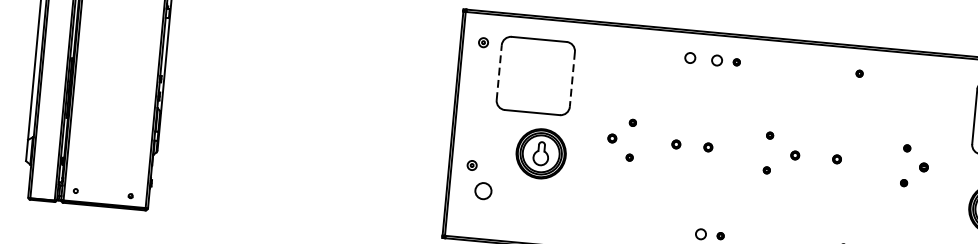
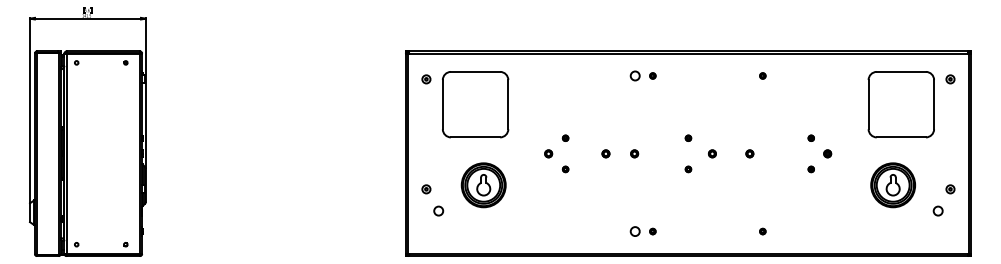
circle: (689, 57) -> (610, 75), removed
line: (498, 72) -> (442, 104), dashed -> solid
line: (572, 79) -> (508, 104), dashed -> solid
part: (540, 154) -> (483, 185), moved
circle: (483, 190) -> (438, 210), size x0.62

